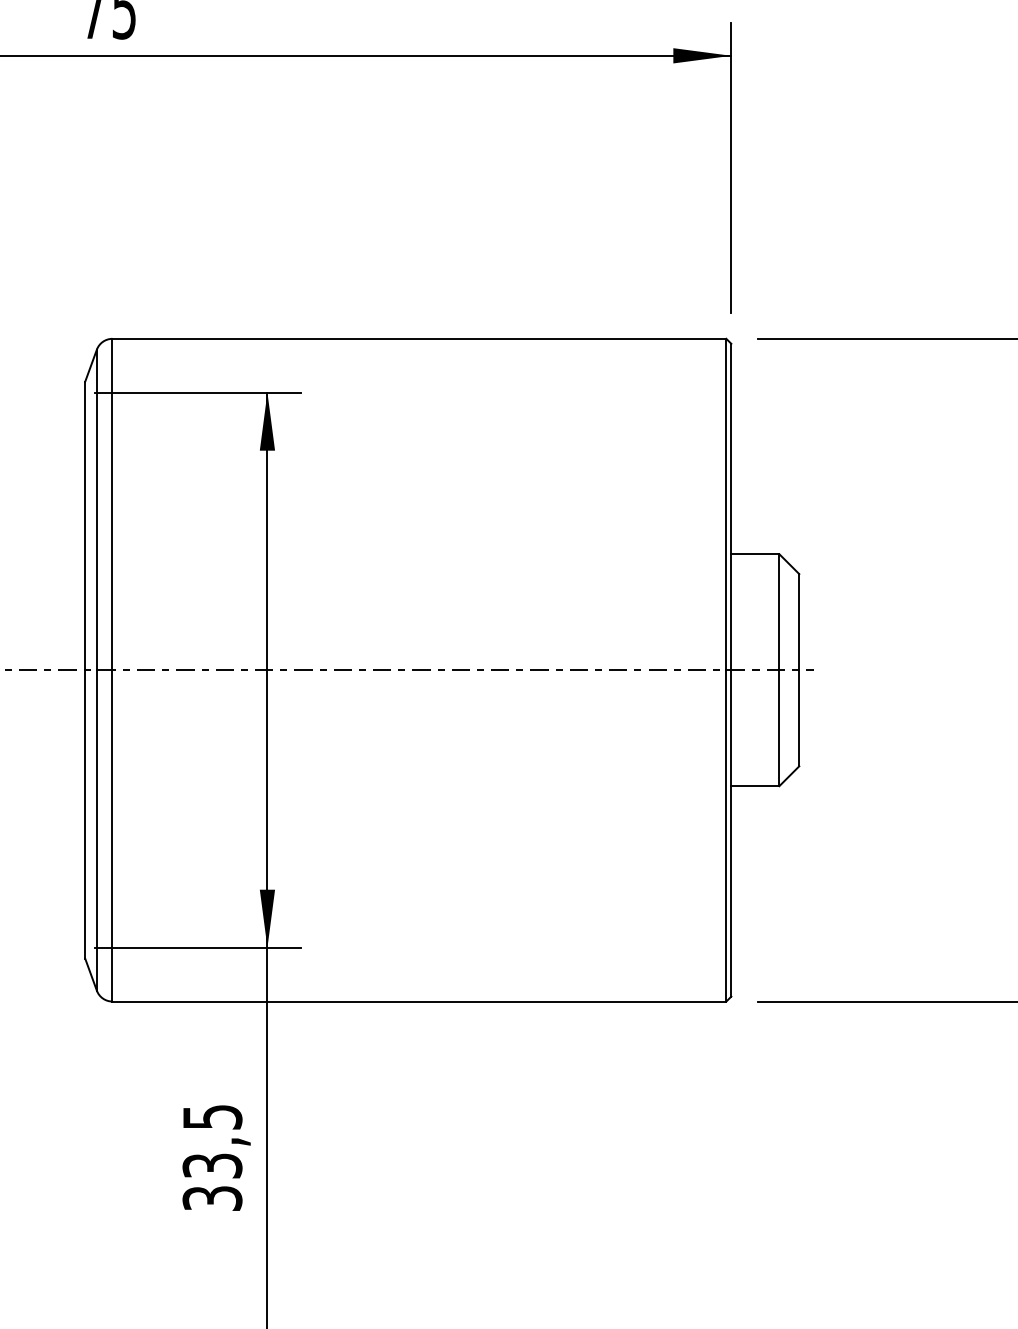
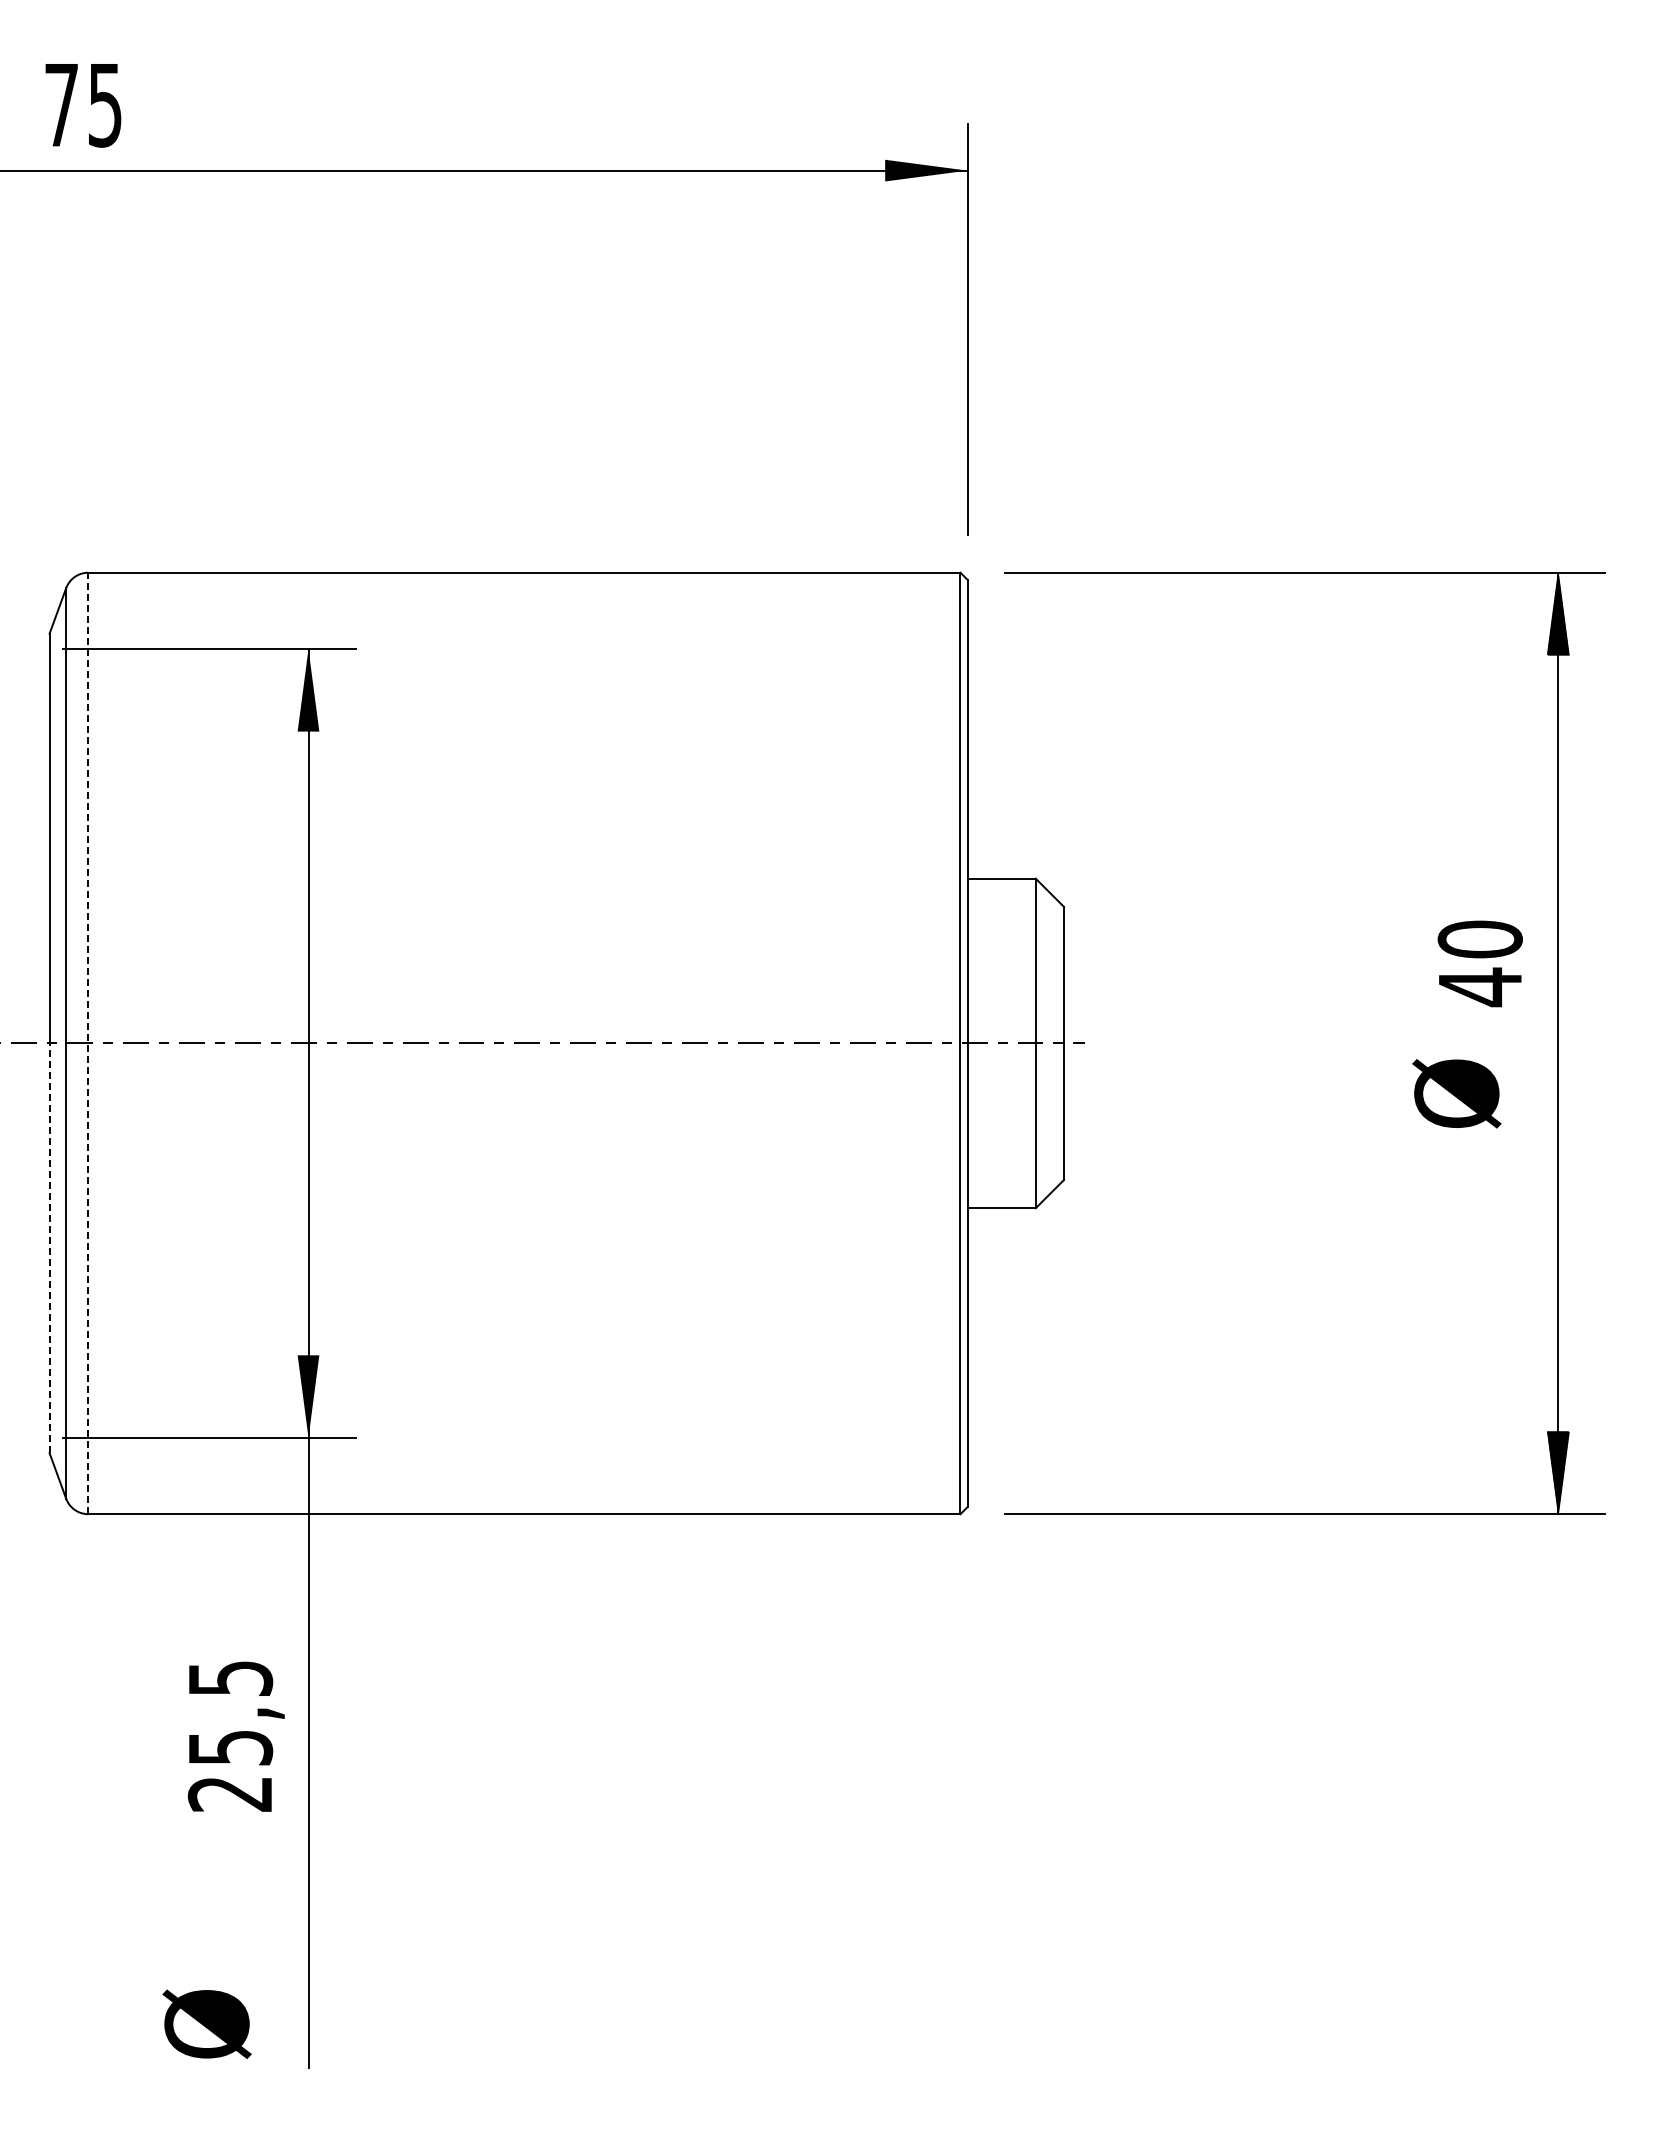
line: (112, 670) -> (88, 1043), solid -> dashed
line: (85, 814) -> (49, 1248), solid -> dashed
text: (212, 1181) -> (230, 1770), 33,5 -> 25,5

